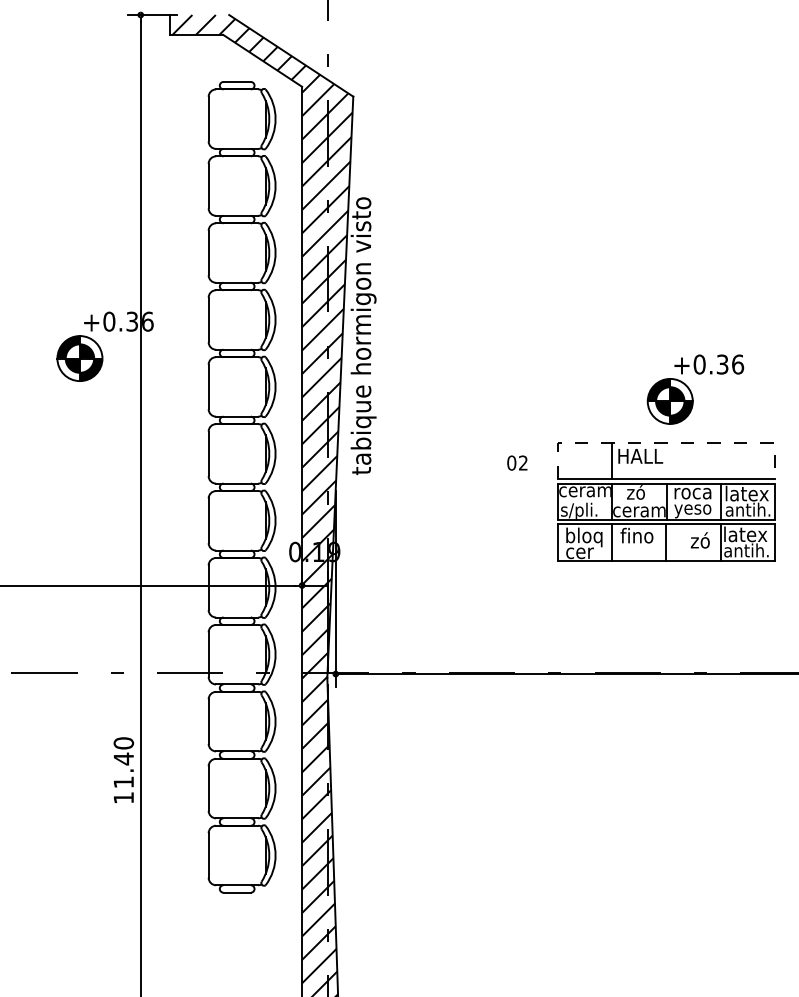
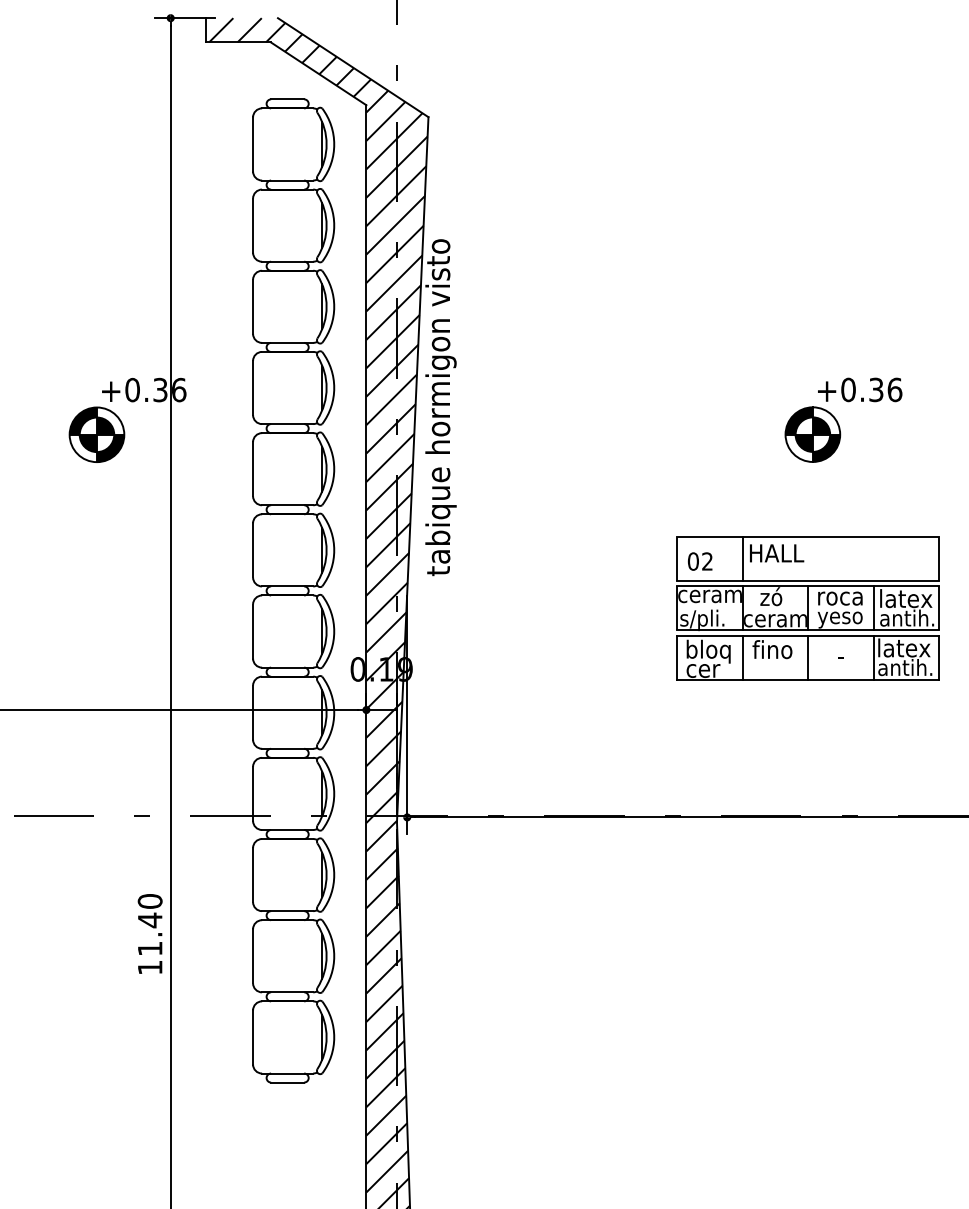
part: (695, 389) -> (843, 420), moved
line: (666, 442) -> (808, 536), dashed -> solid
text: (517, 462) -> (700, 560), moved
text: (699, 540) -> (848, 655), zó -> -

